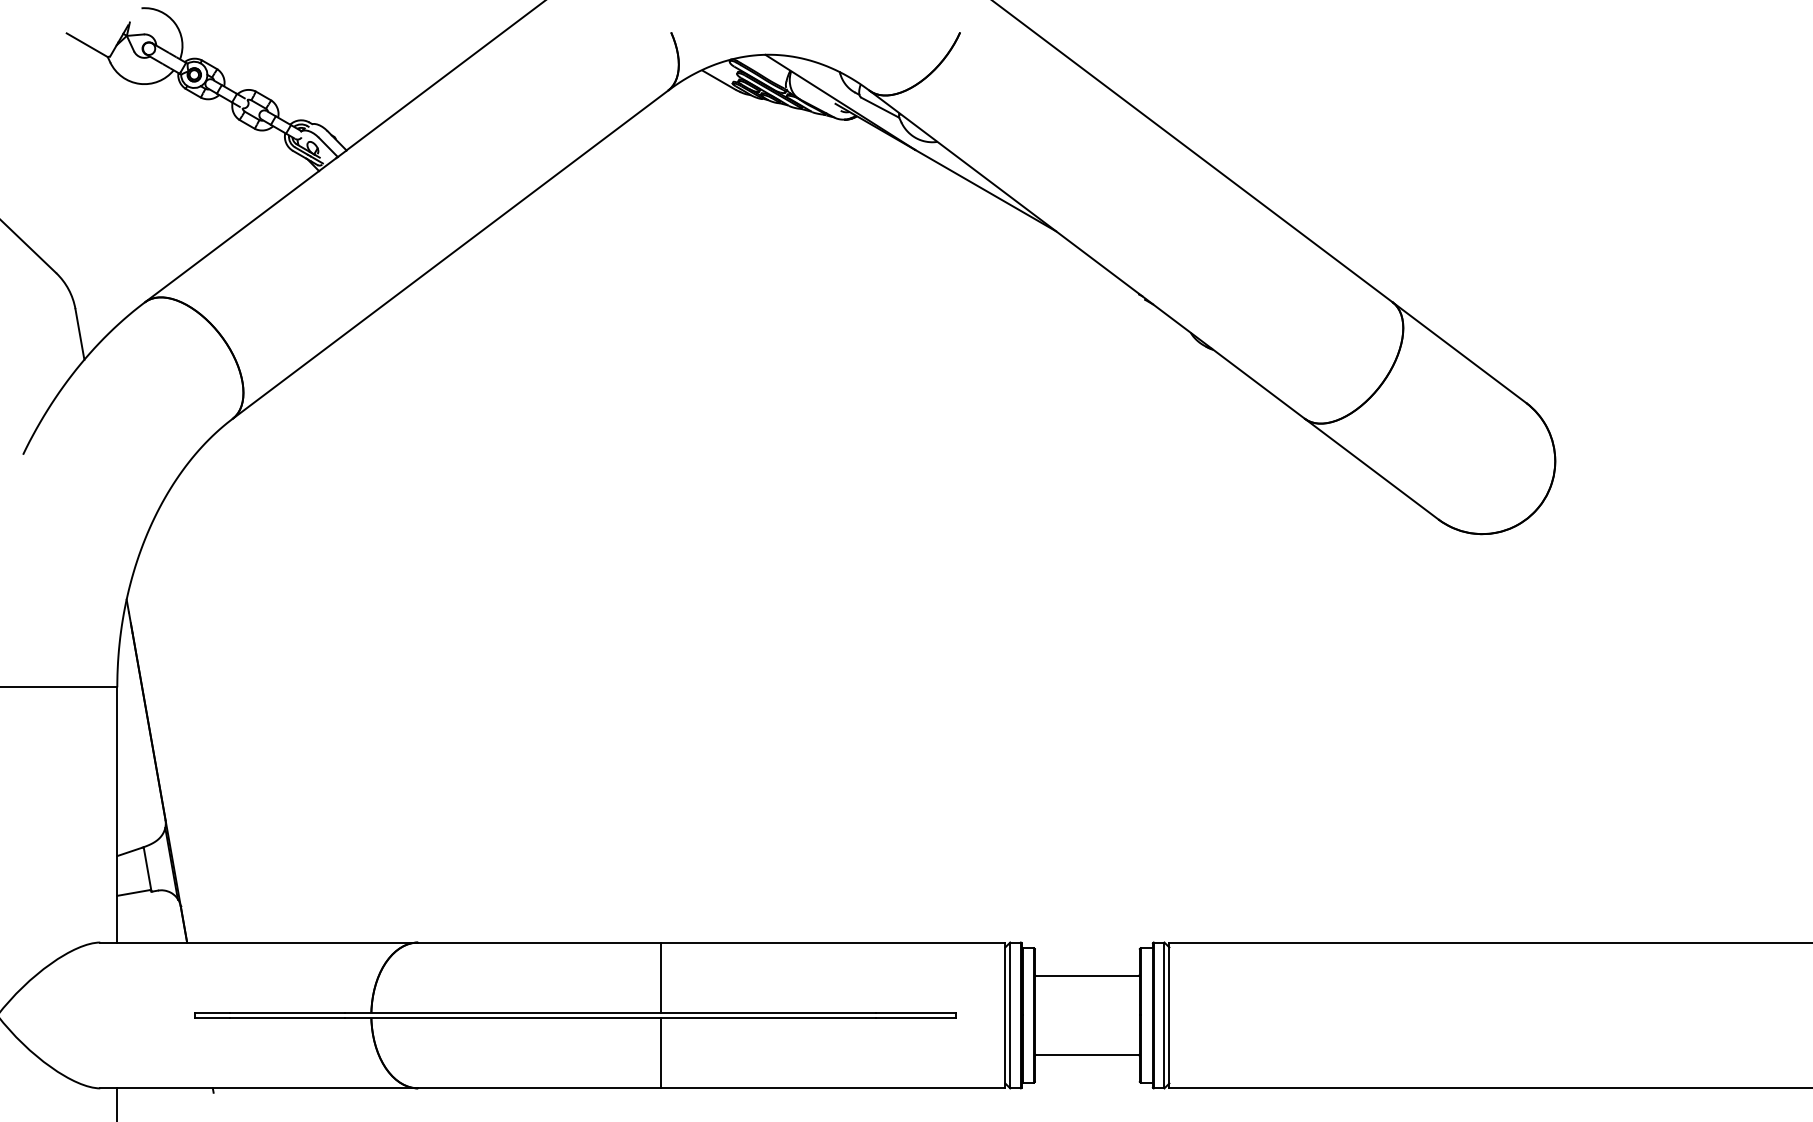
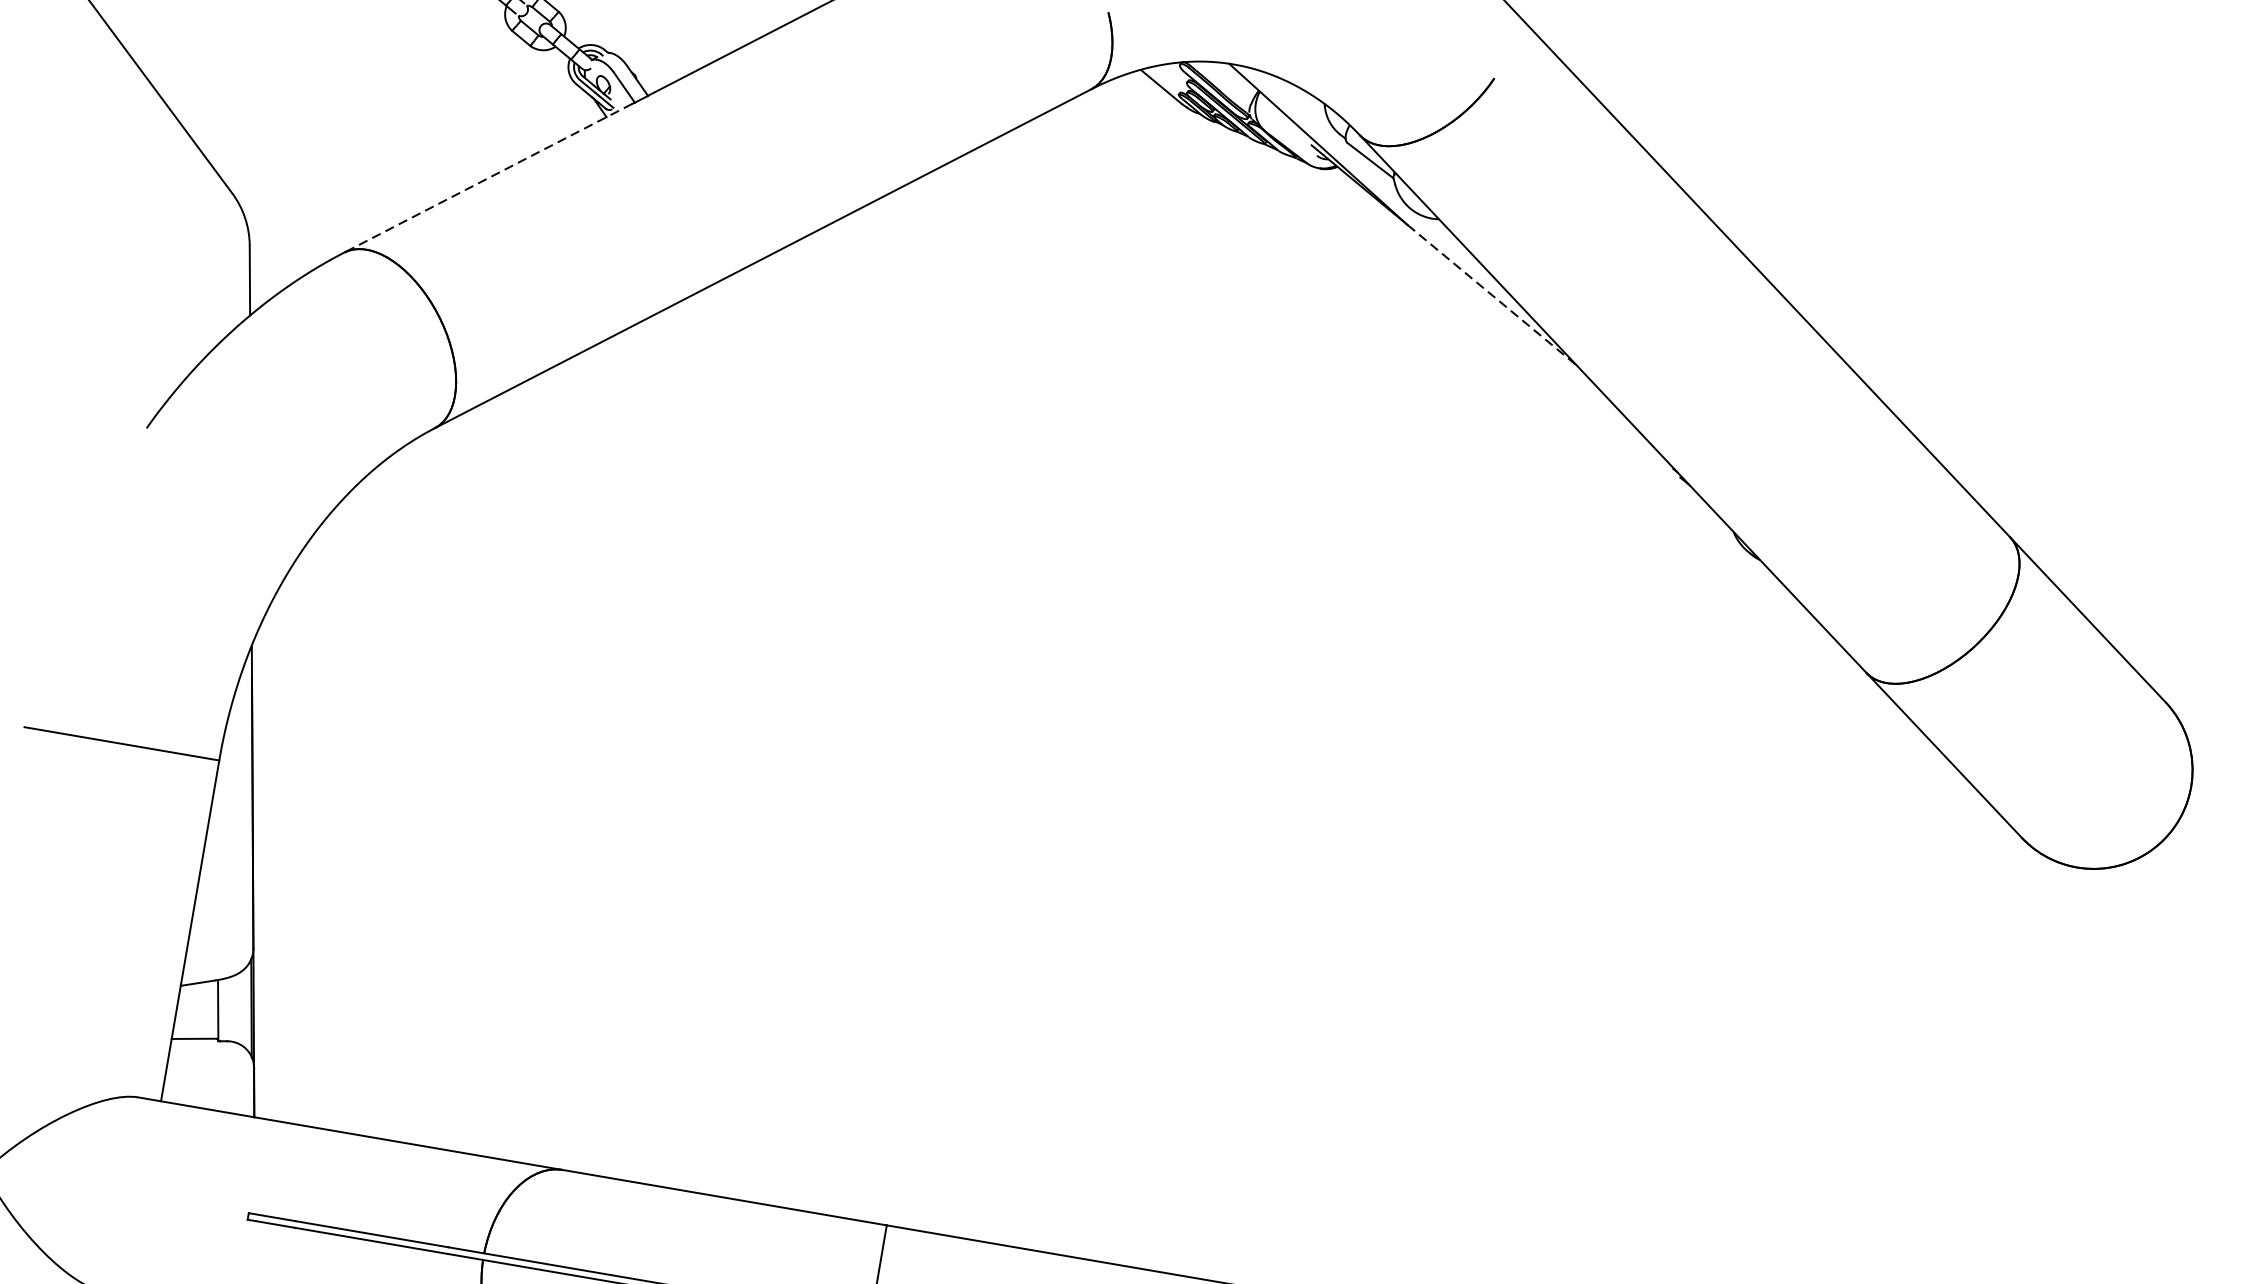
line: (986, 190) -> (1493, 295), solid -> dashed
line: (240, 230) -> (488, 178), solid -> dashed

